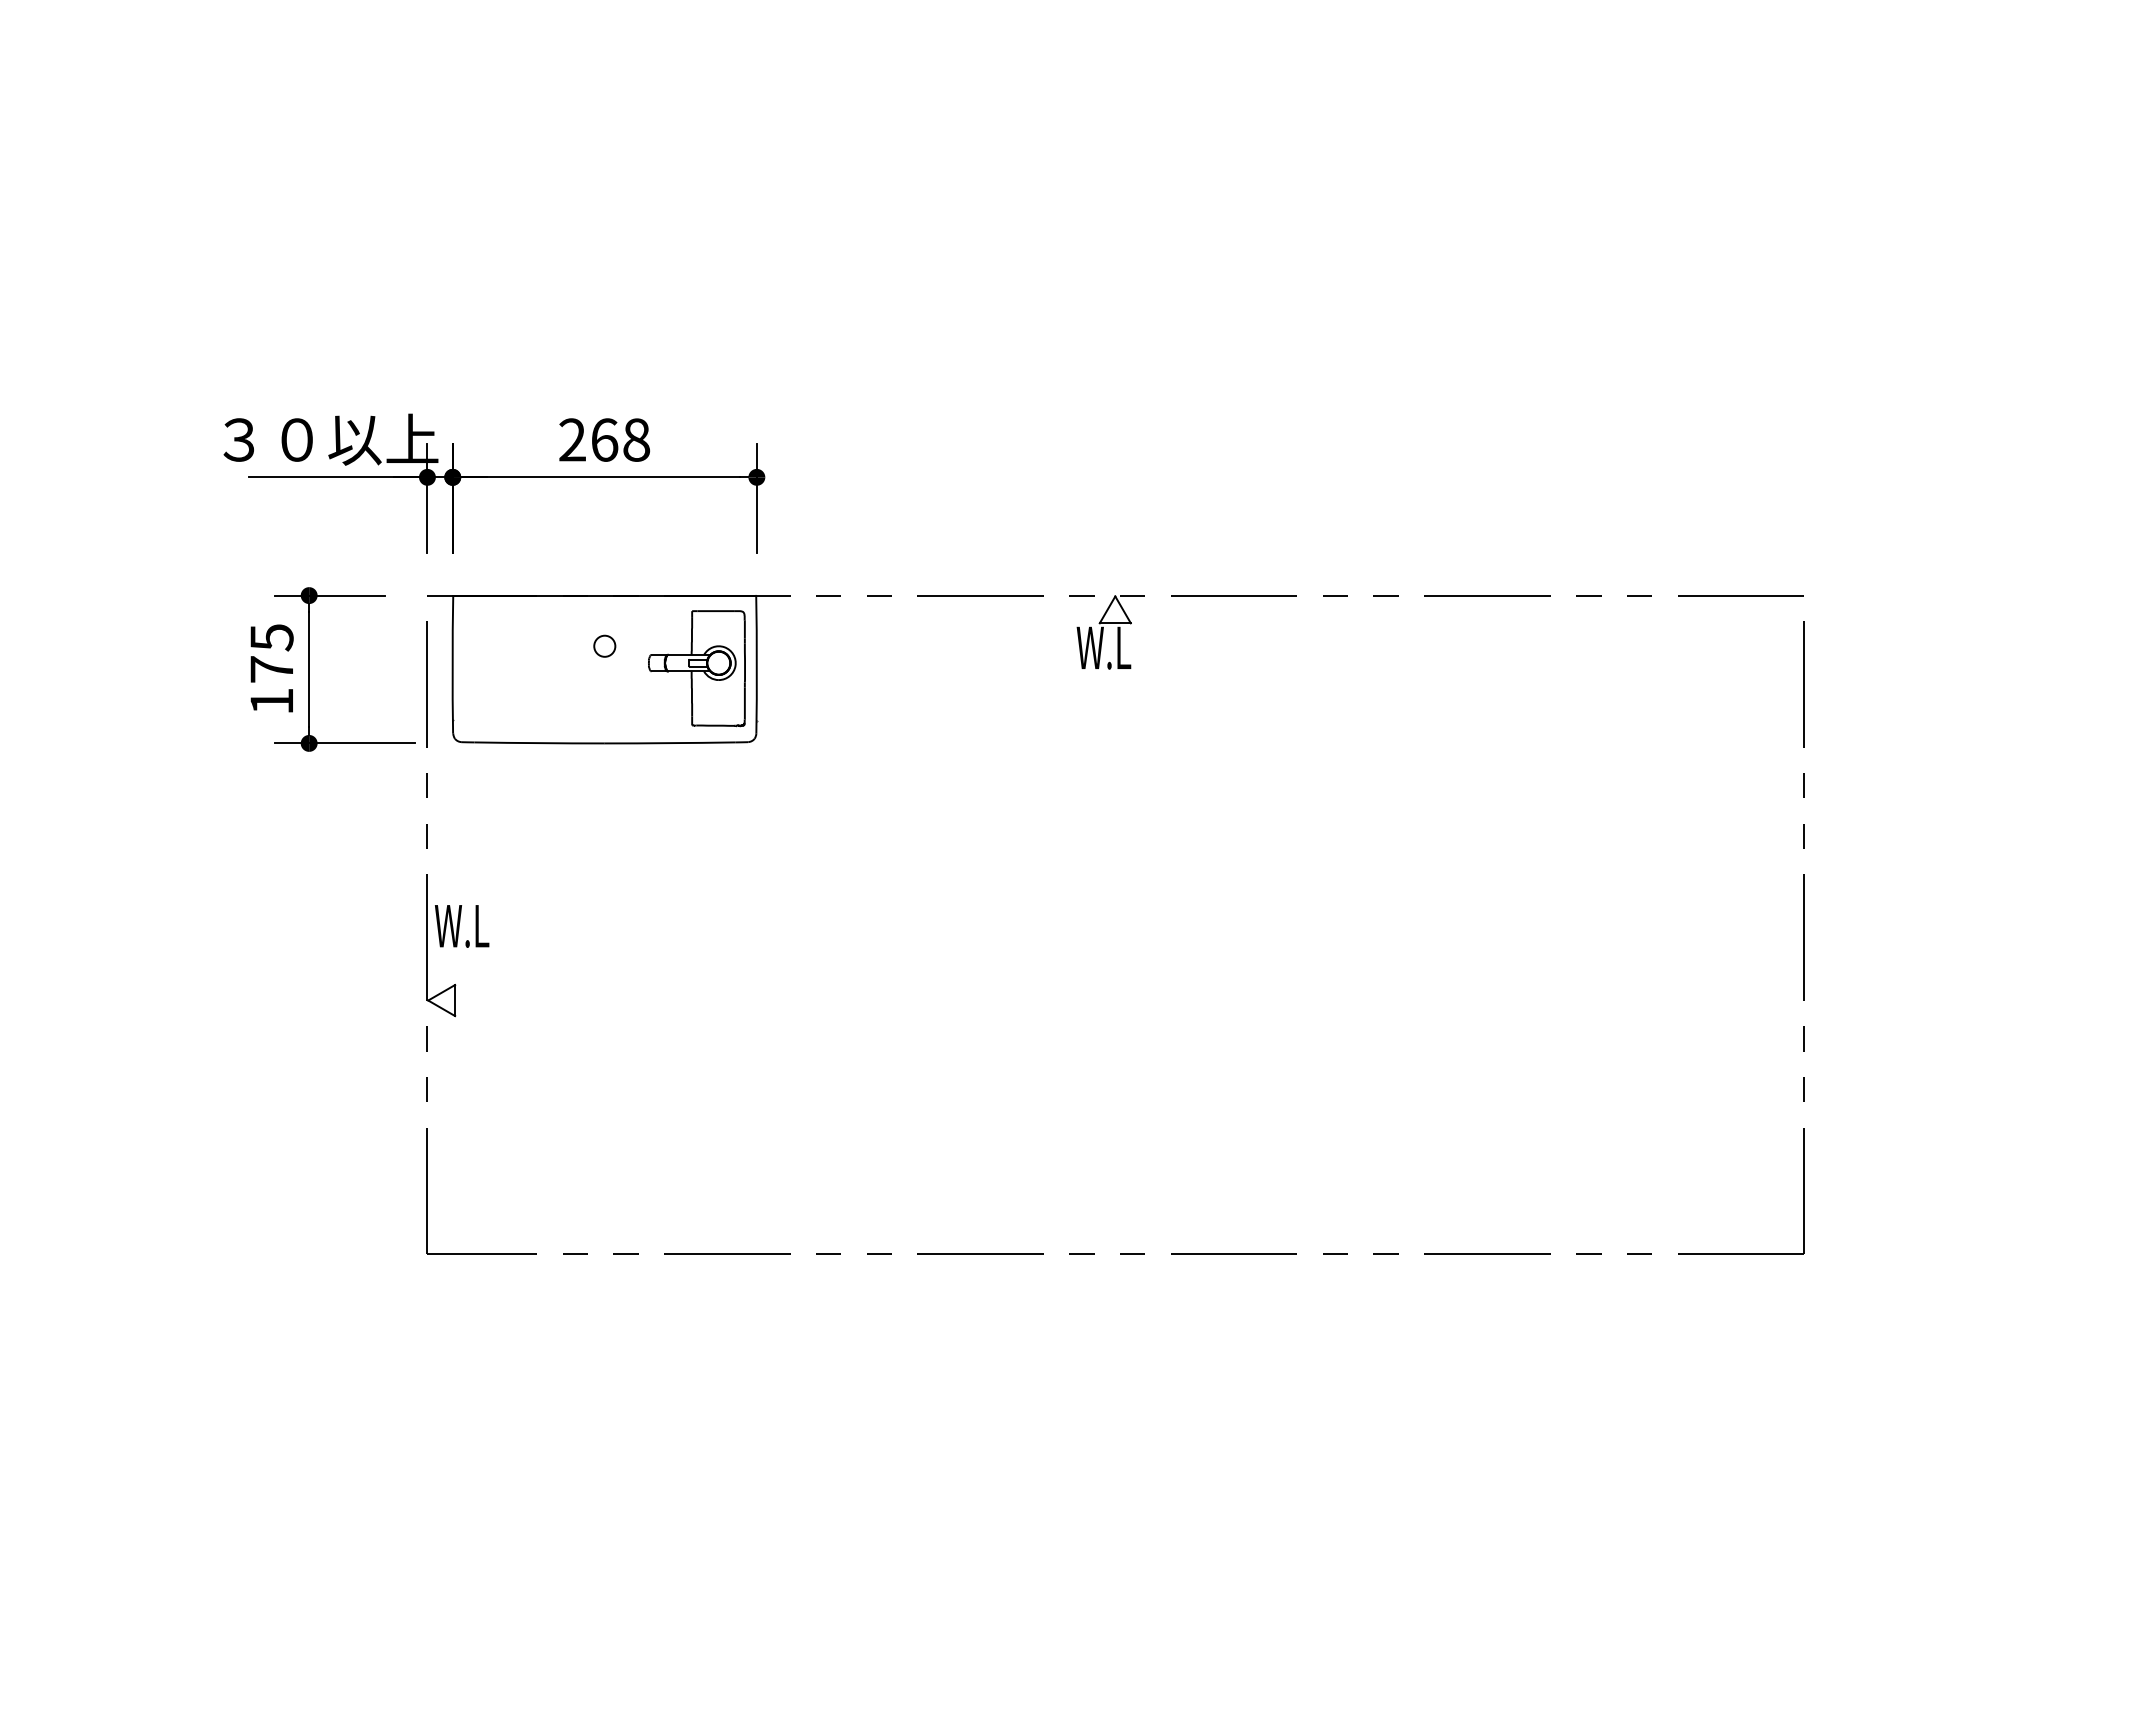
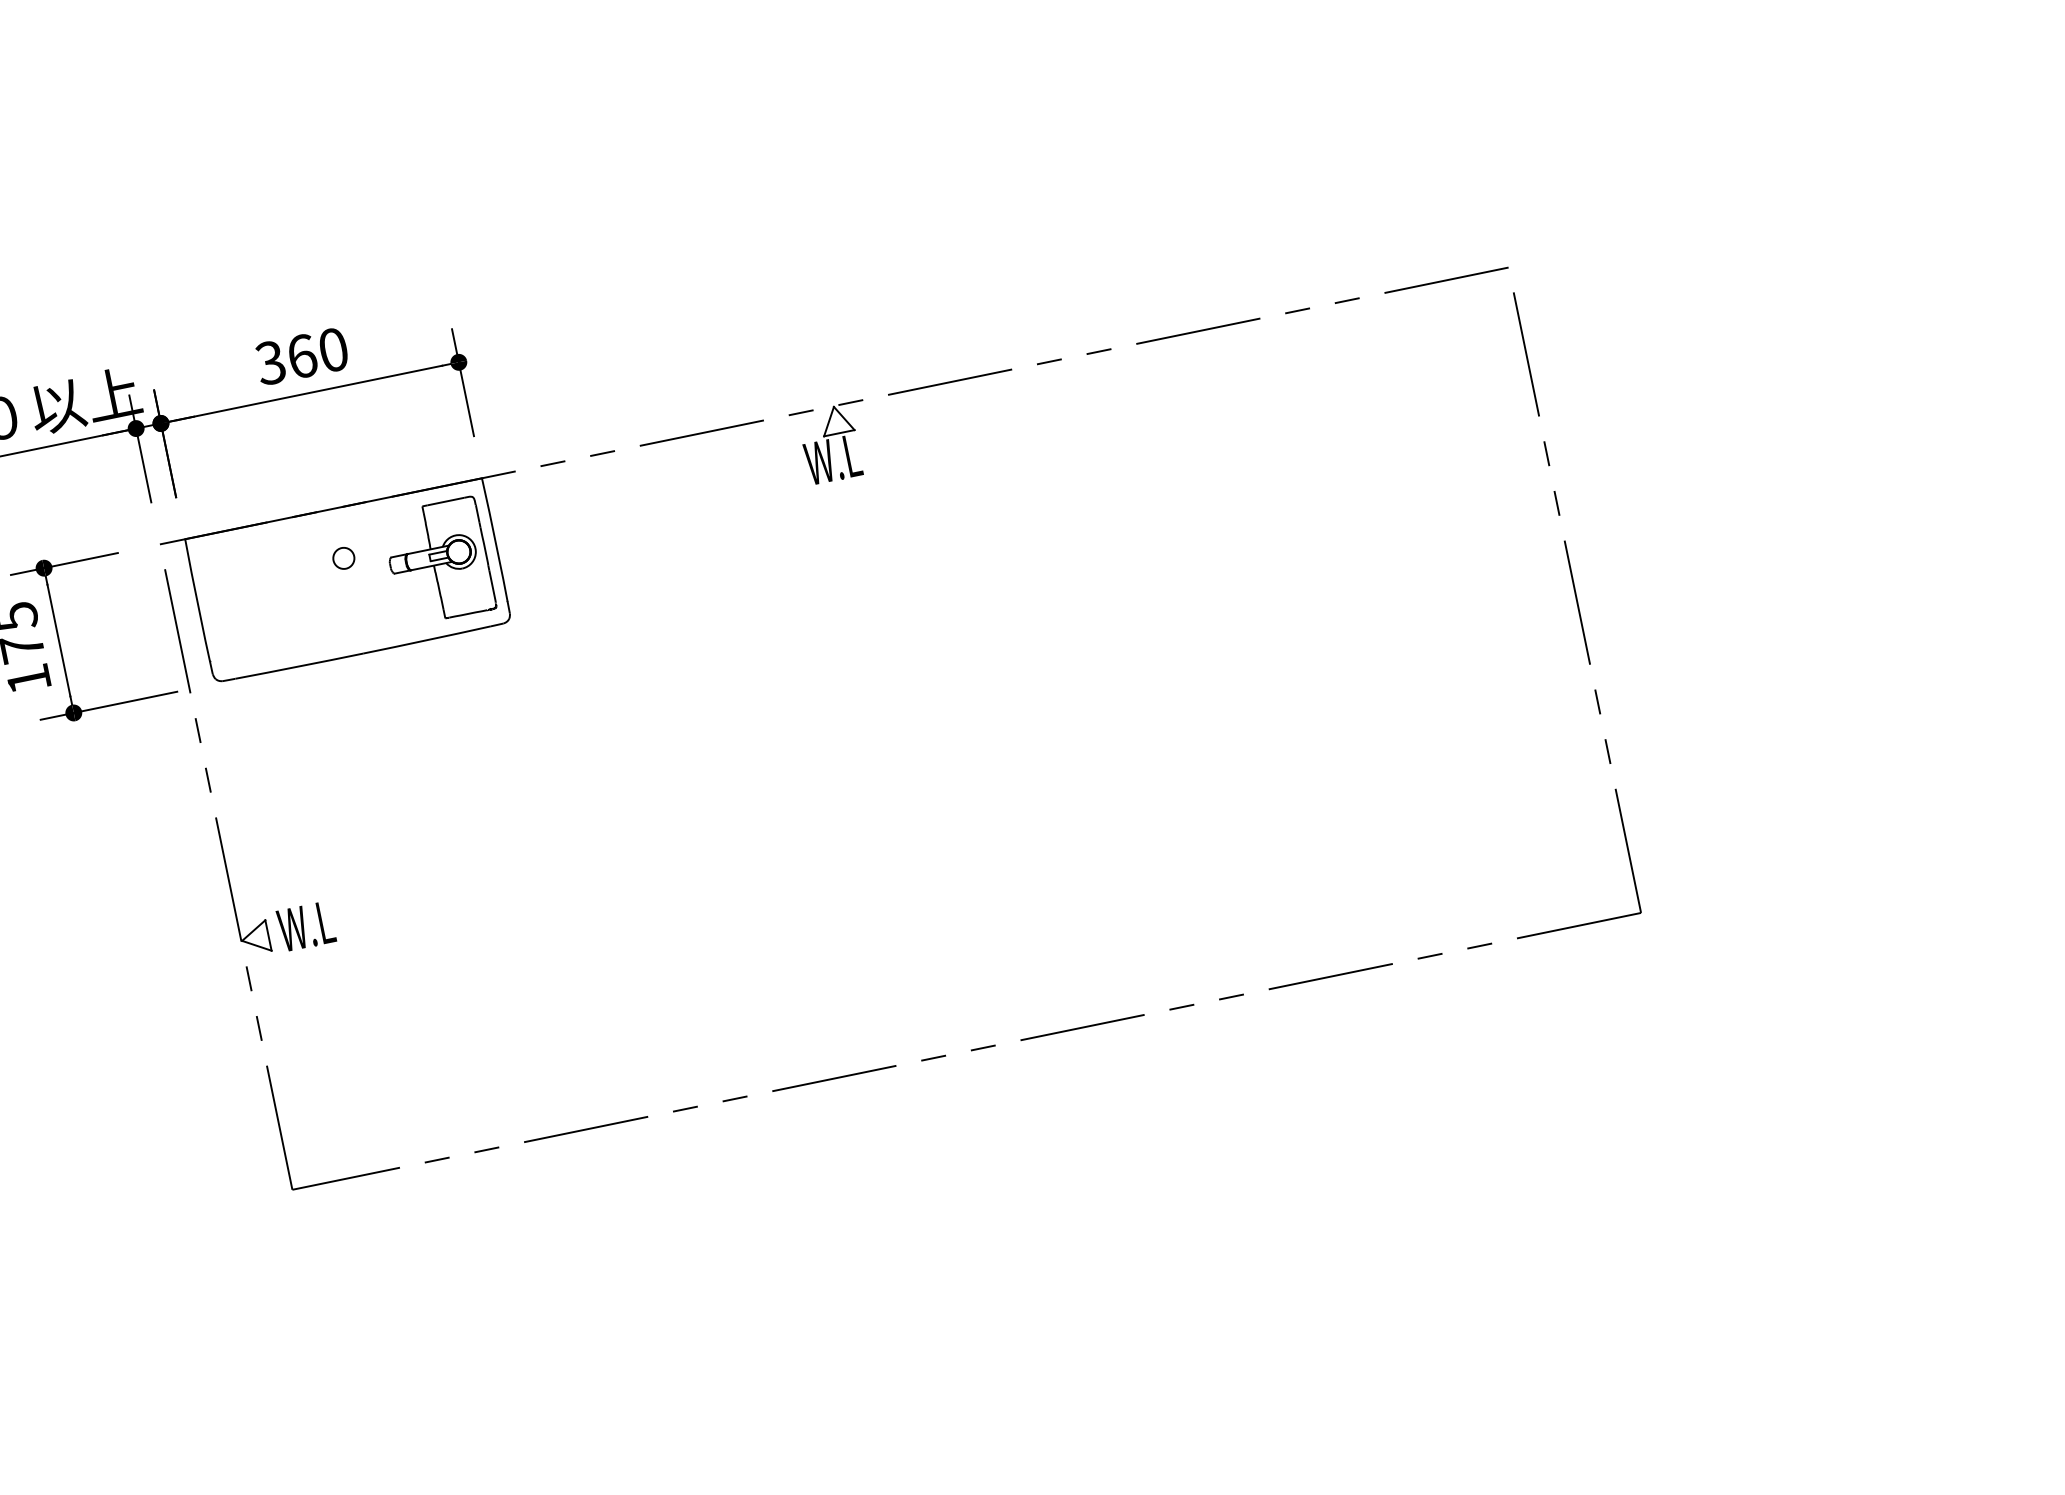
text: (604, 439) -> (301, 355), 268 -> 360
text: (462, 926) -> (306, 926), moved

